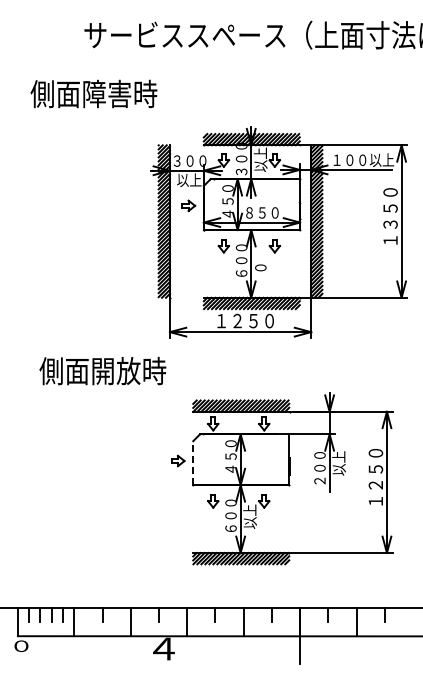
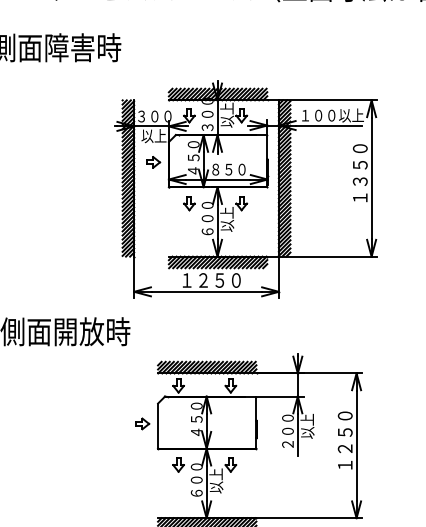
text: (260, 261) -> (226, 219), ０ -> 以上
line: (193, 462) -> (158, 425), dashed -> solid

